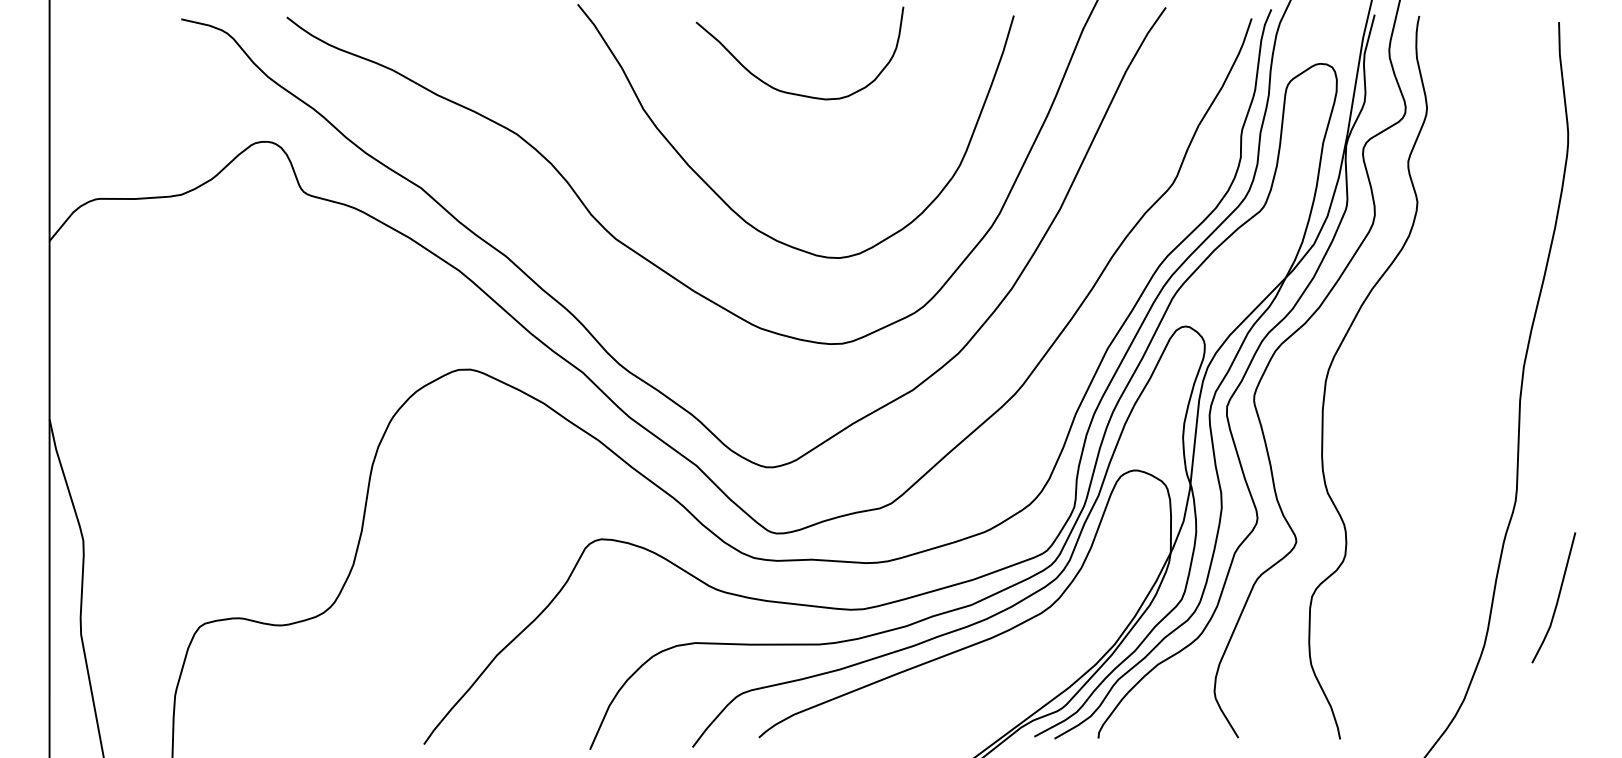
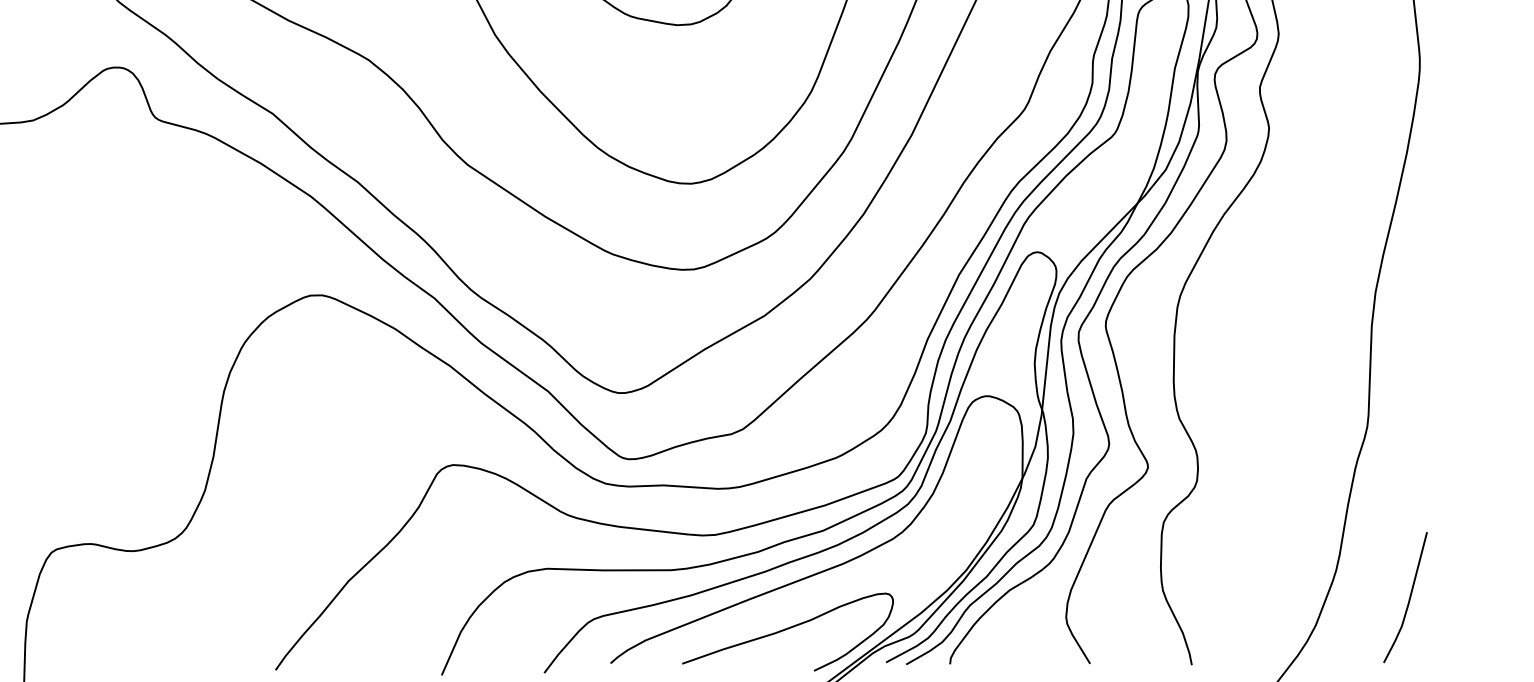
line: (1557, 597) -> (1409, 597), moved
curve: (935, 704) -> (787, 630), added

